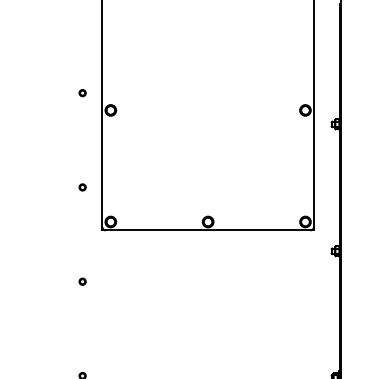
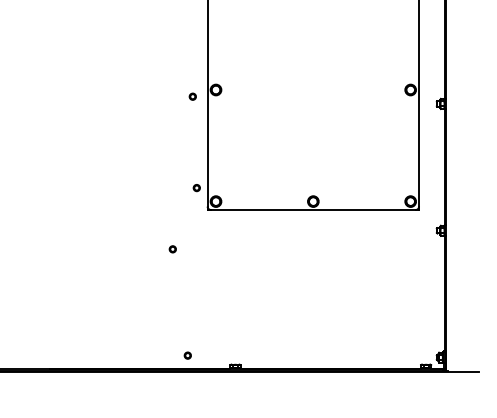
part: (82, 92) -> (192, 96), moved
part: (82, 187) -> (196, 188), moved
part: (82, 281) -> (172, 249), moved

